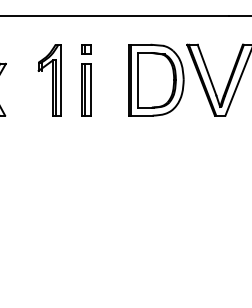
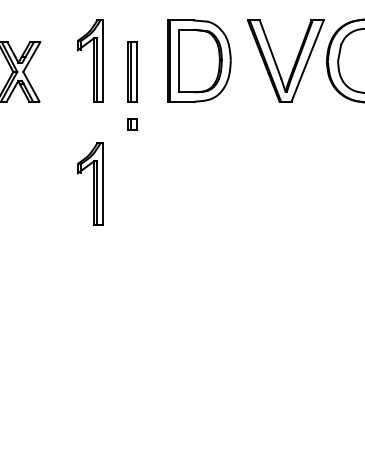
part: (86, 49) -> (132, 124), moved
part: (156, 79) -> (199, 60), moved
part: (48, 187) -> (89, 183), added

